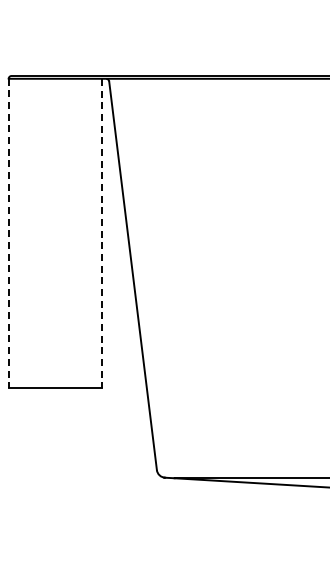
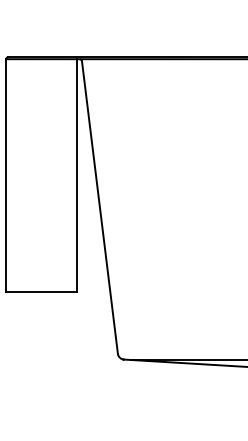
line: (8, 233) -> (6, 175), dashed -> solid
line: (102, 233) -> (76, 175), dashed -> solid

